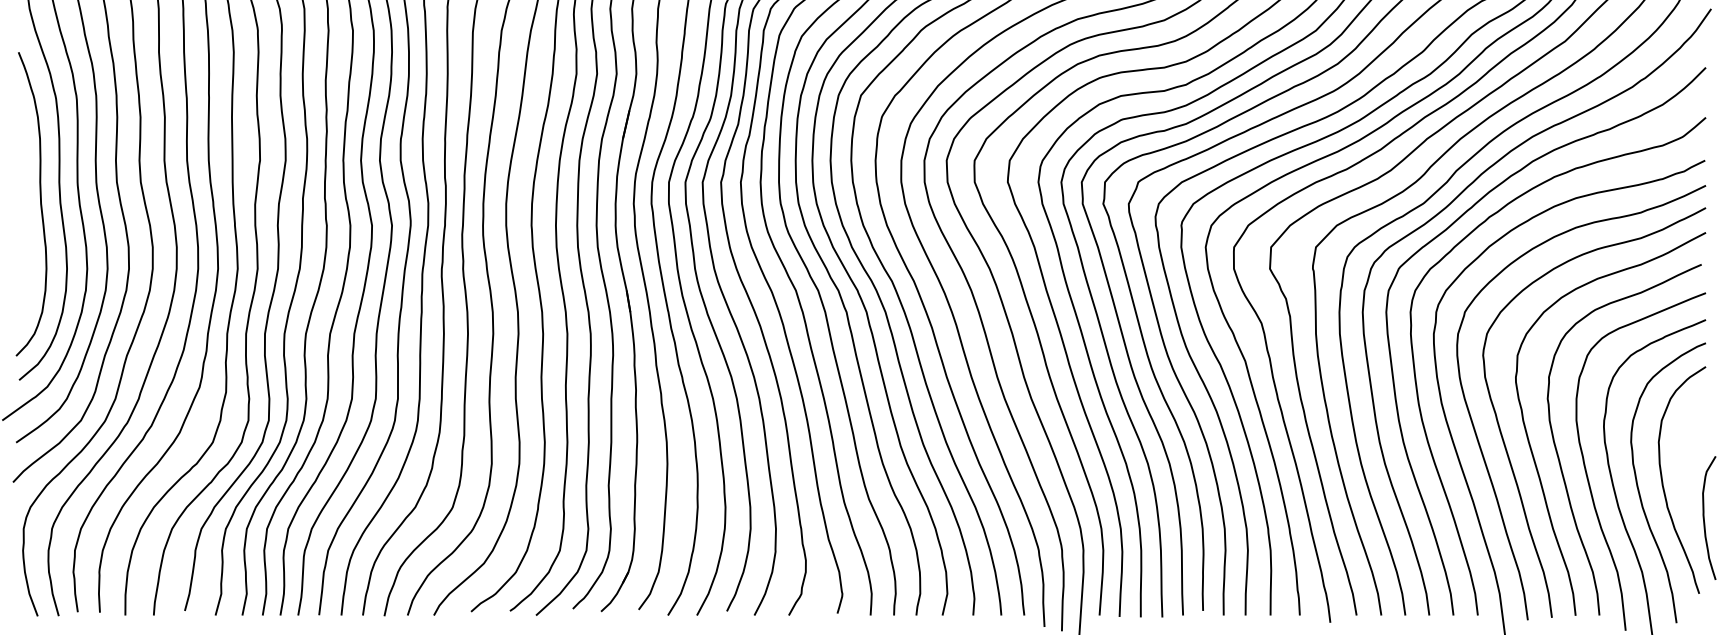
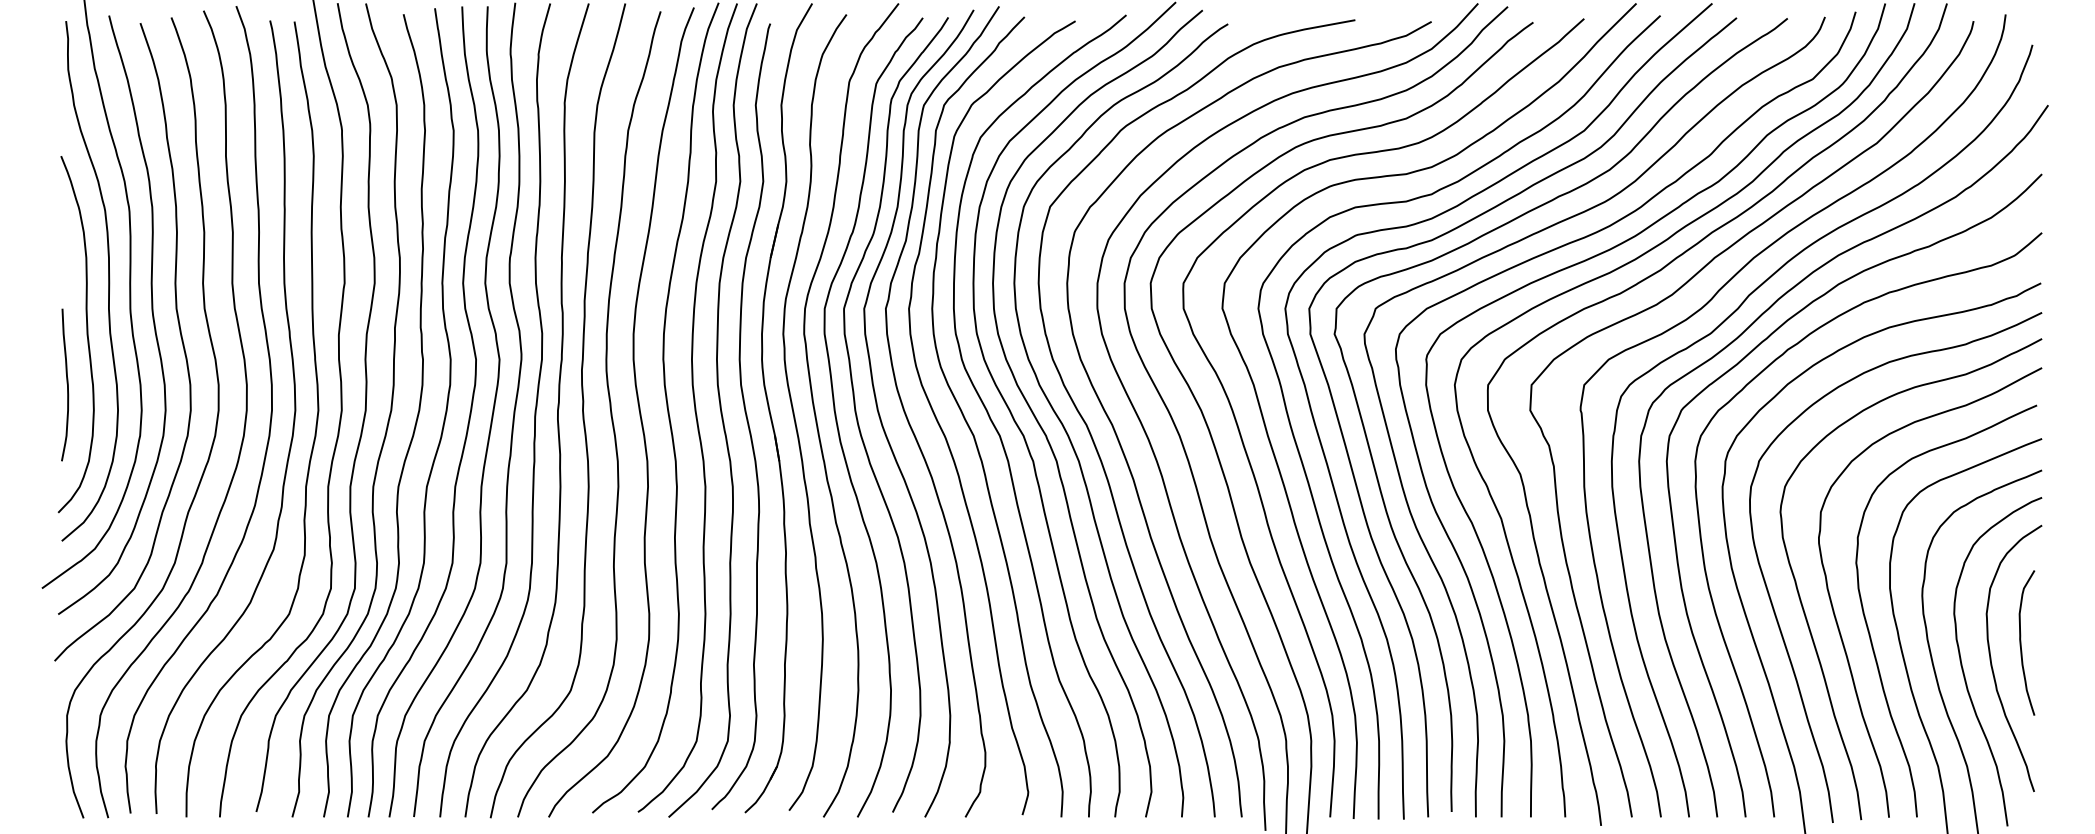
curve: (23, 245) -> (66, 383), added
curve: (1704, 517) -> (2021, 642), moved

